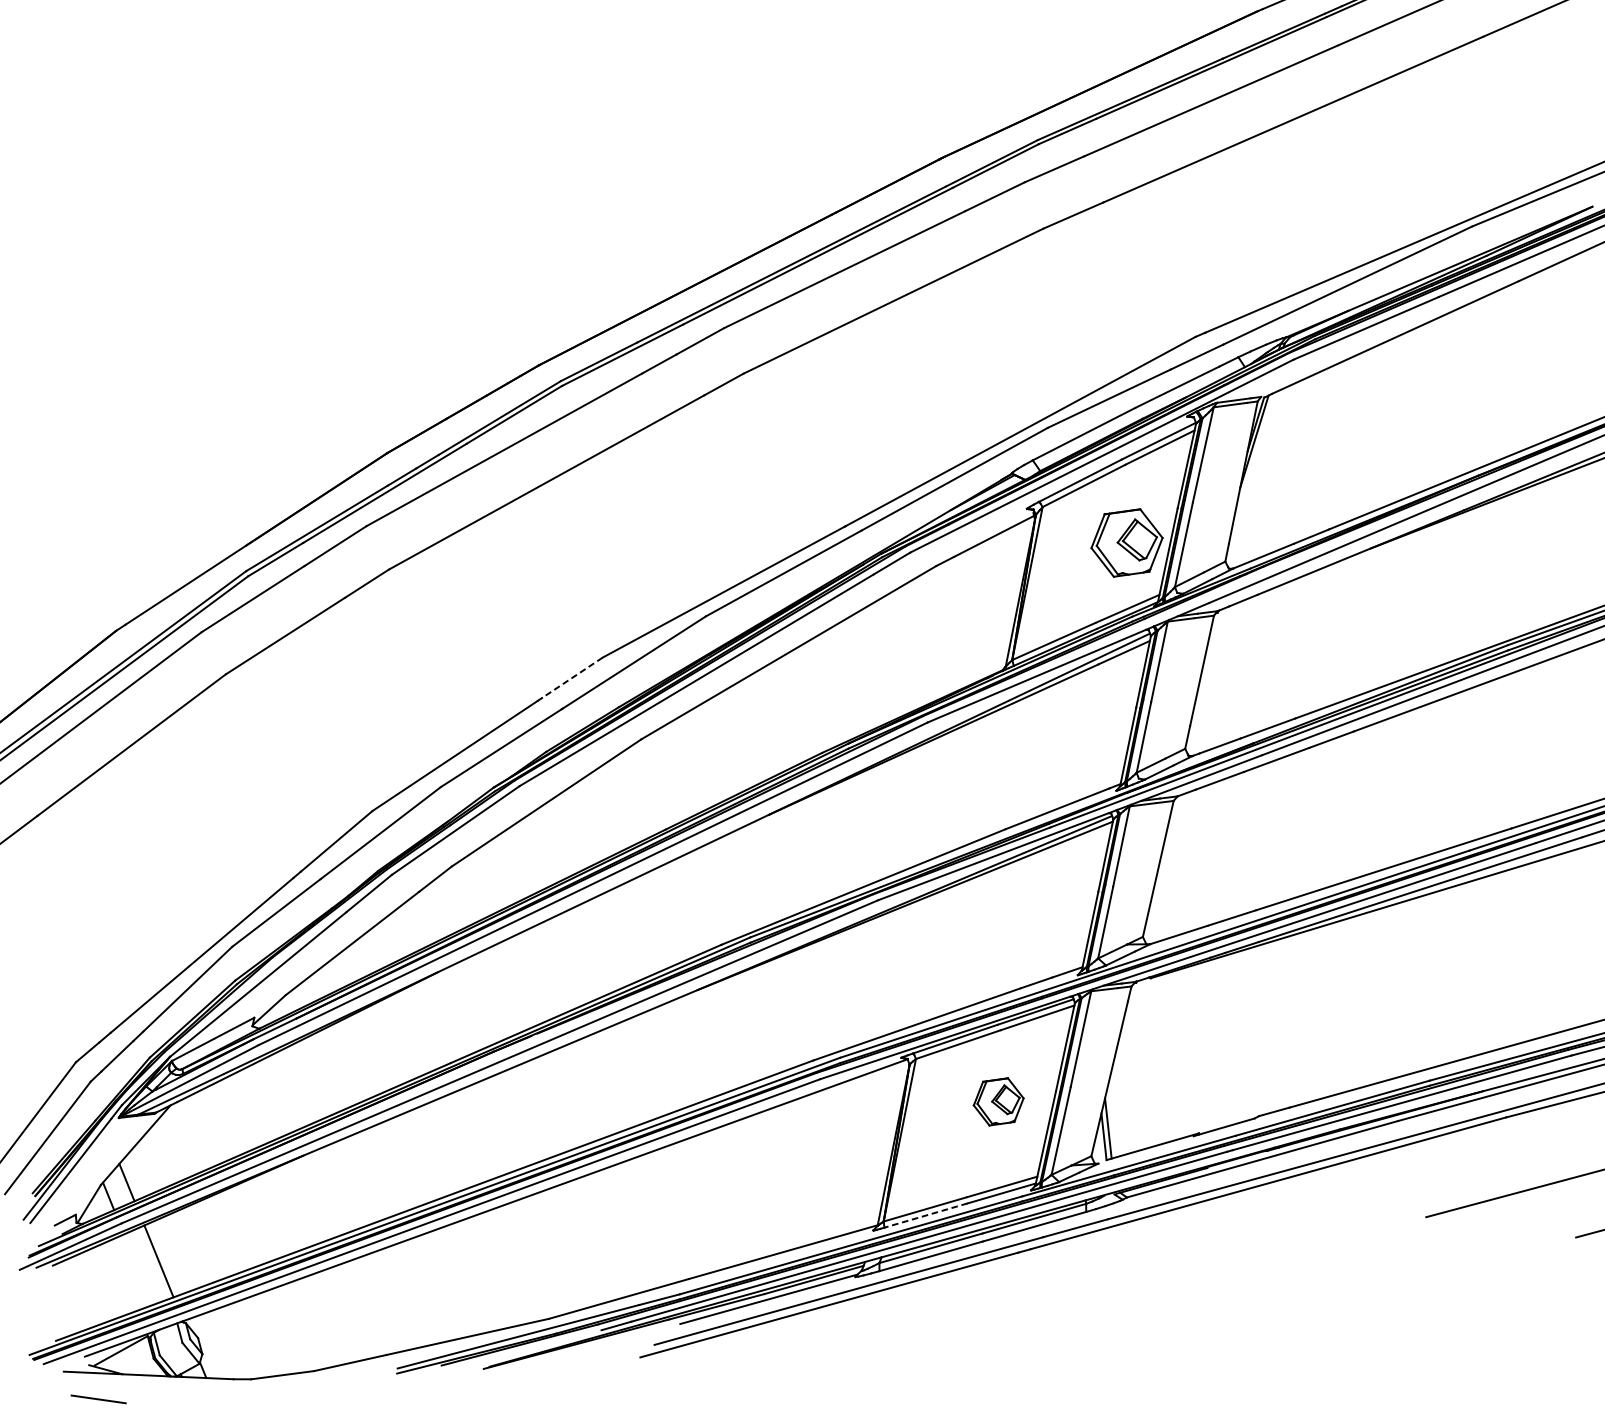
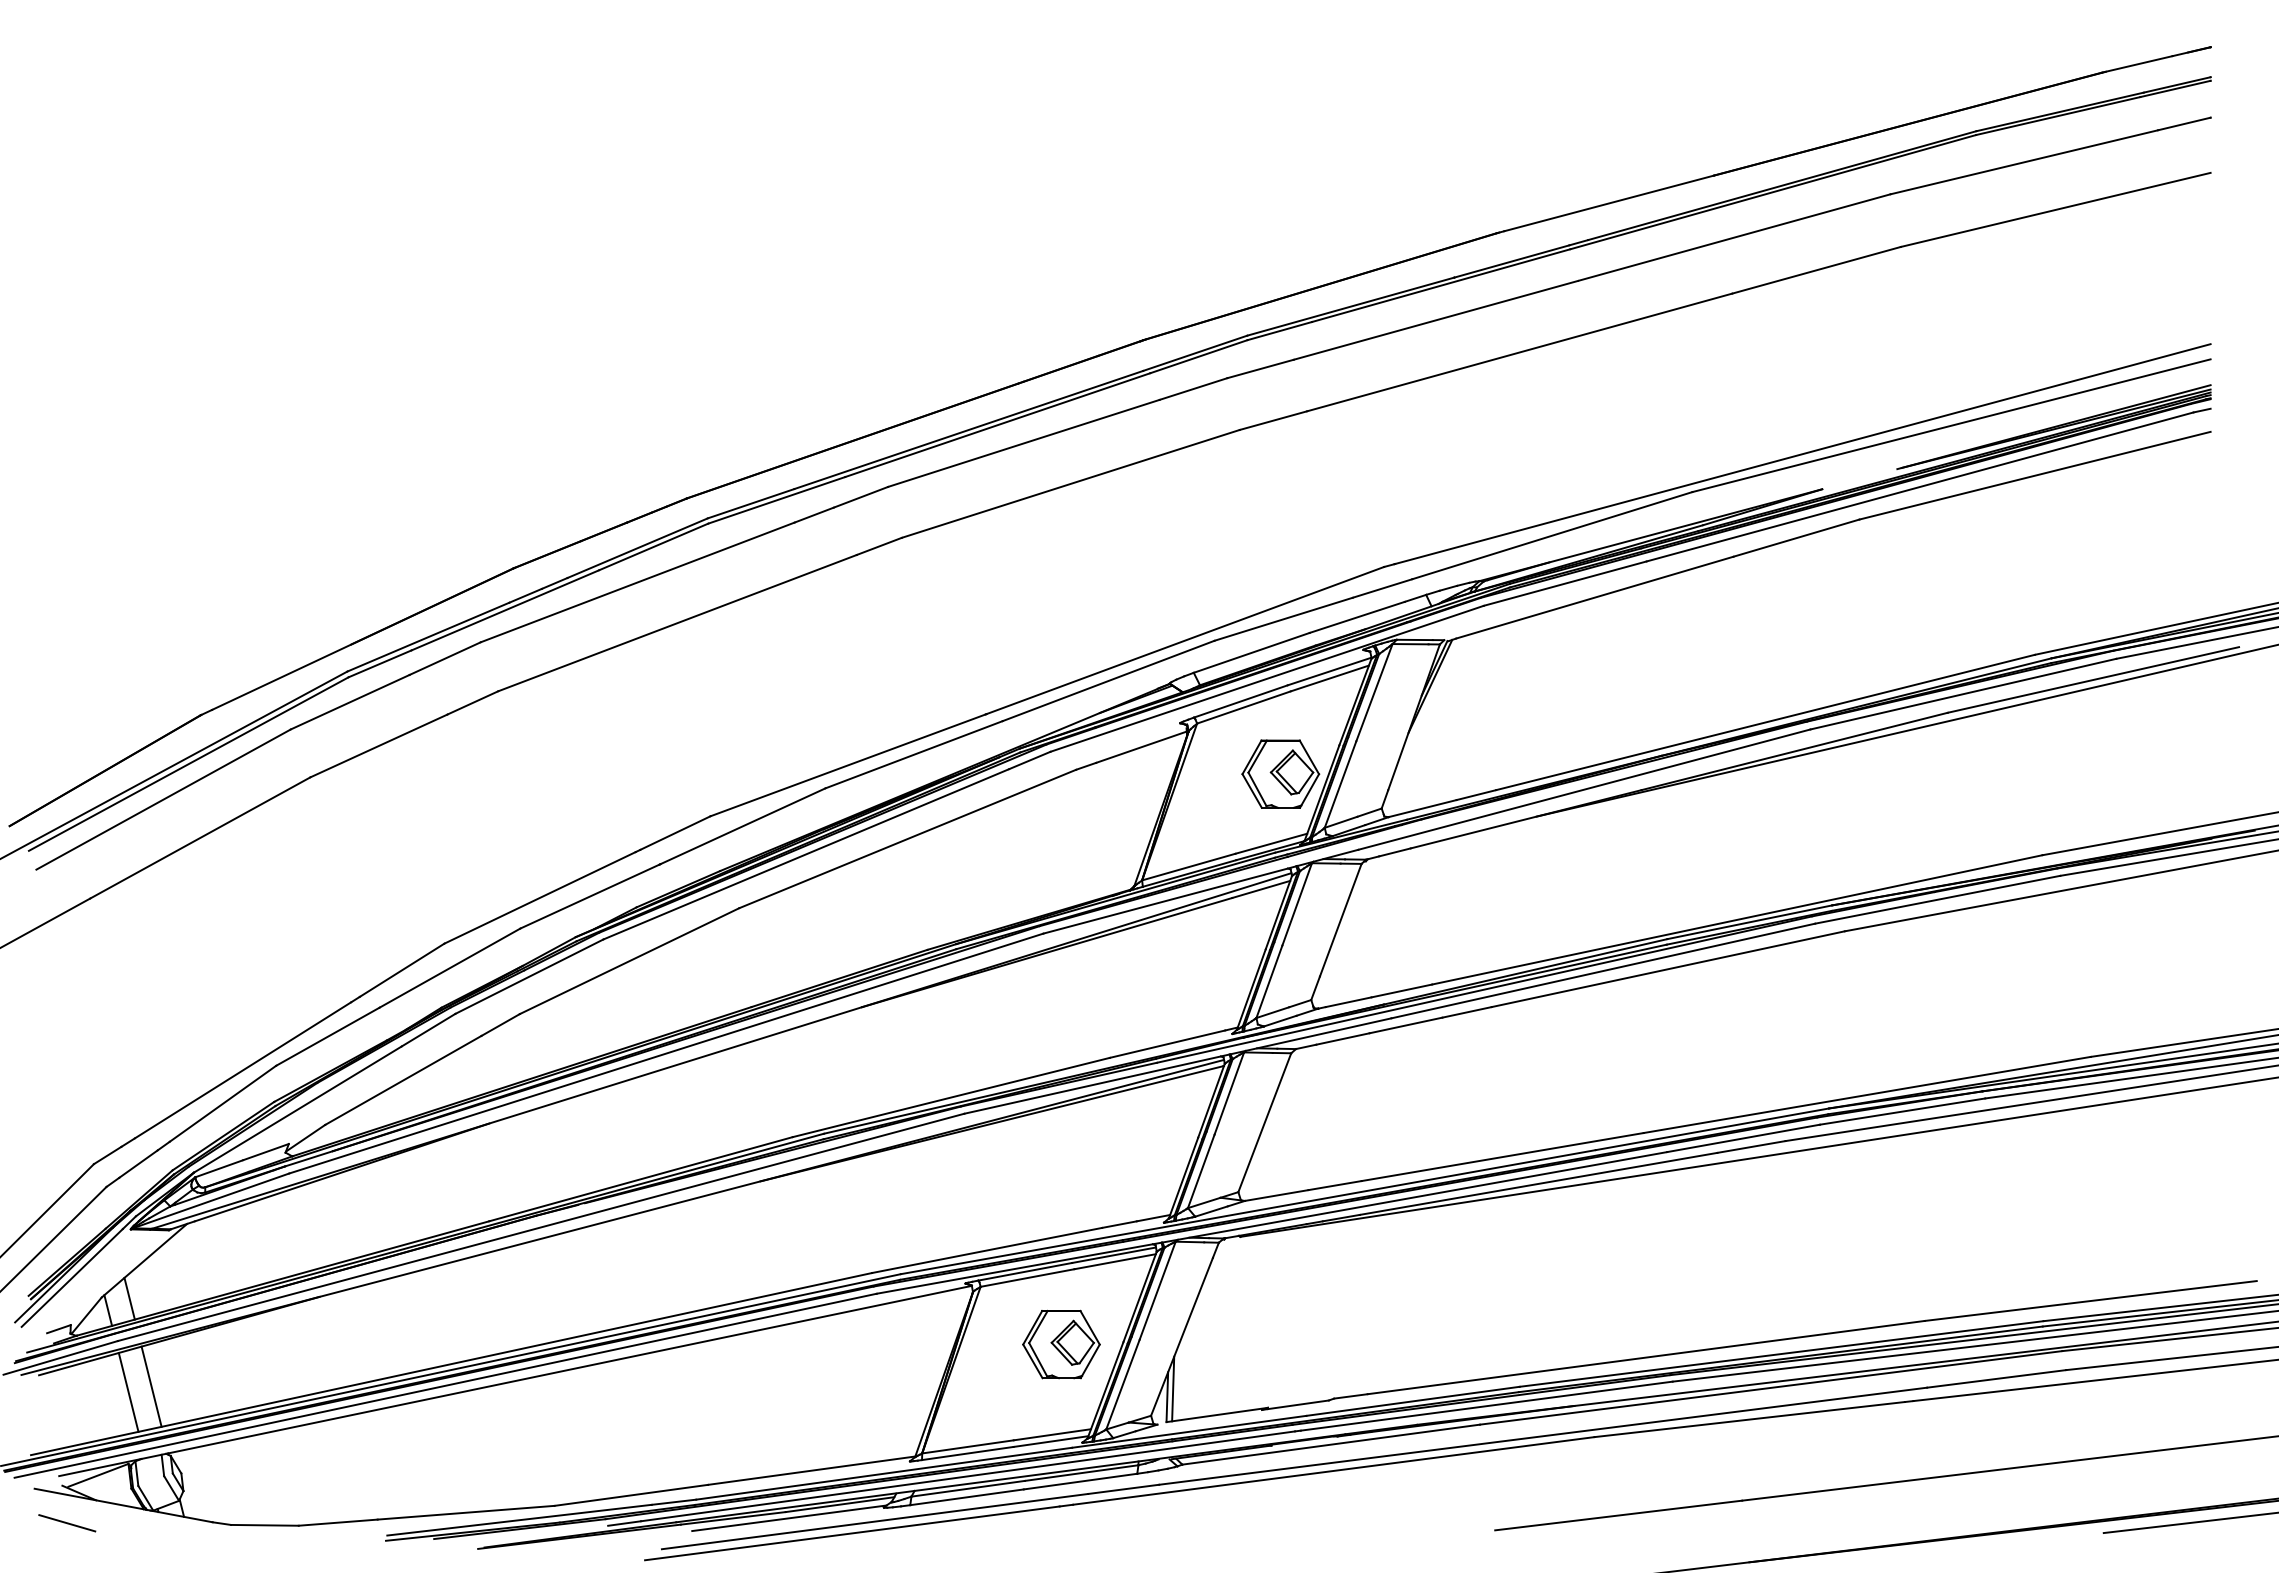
line: (572, 678) -> (675, 833), dashed -> solid
part: (998, 1101) -> (1061, 1344), size x1.43
line: (925, 1215) -> (967, 1453), dashed -> solid
line: (138, 1268) -> (128, 1391), added

